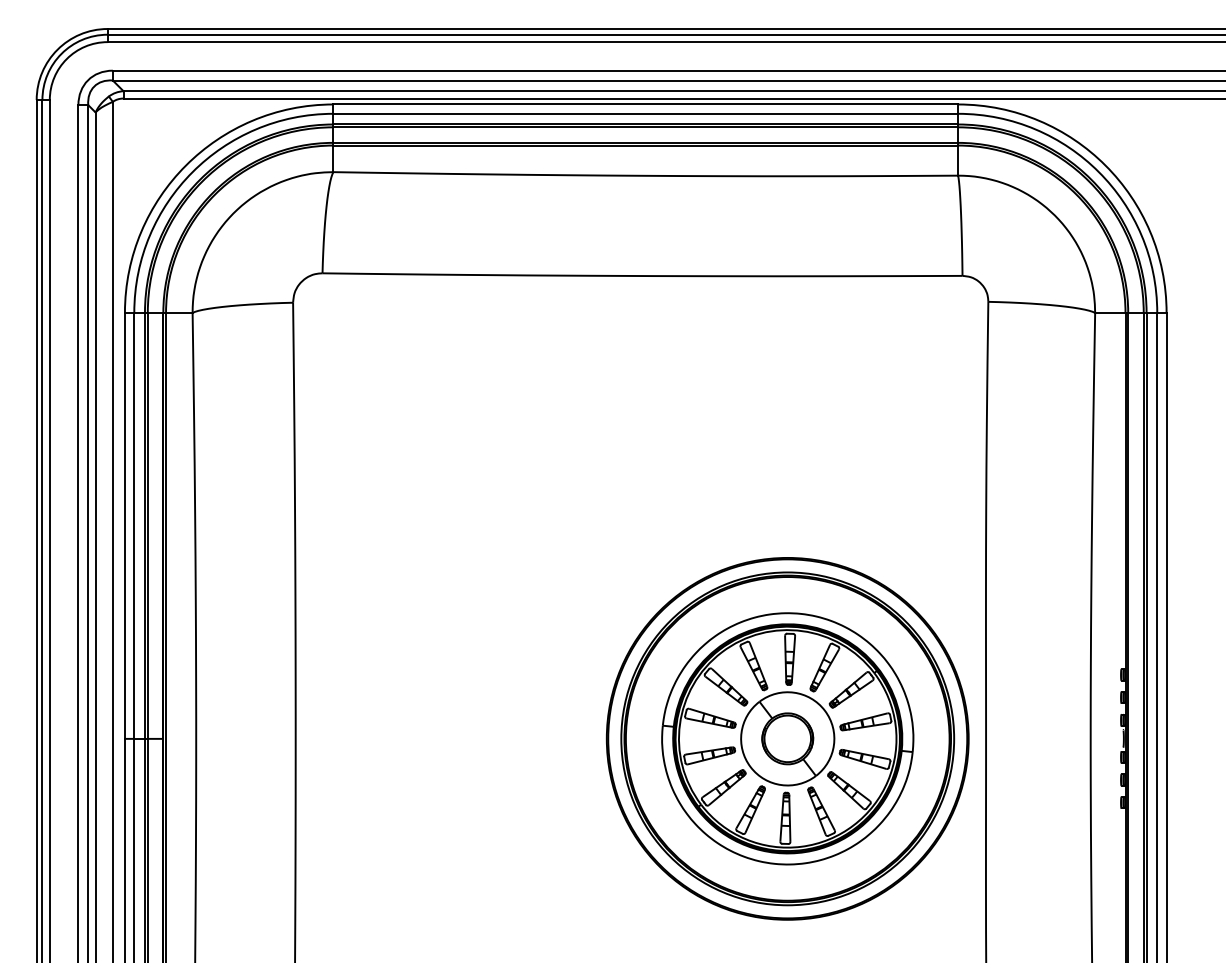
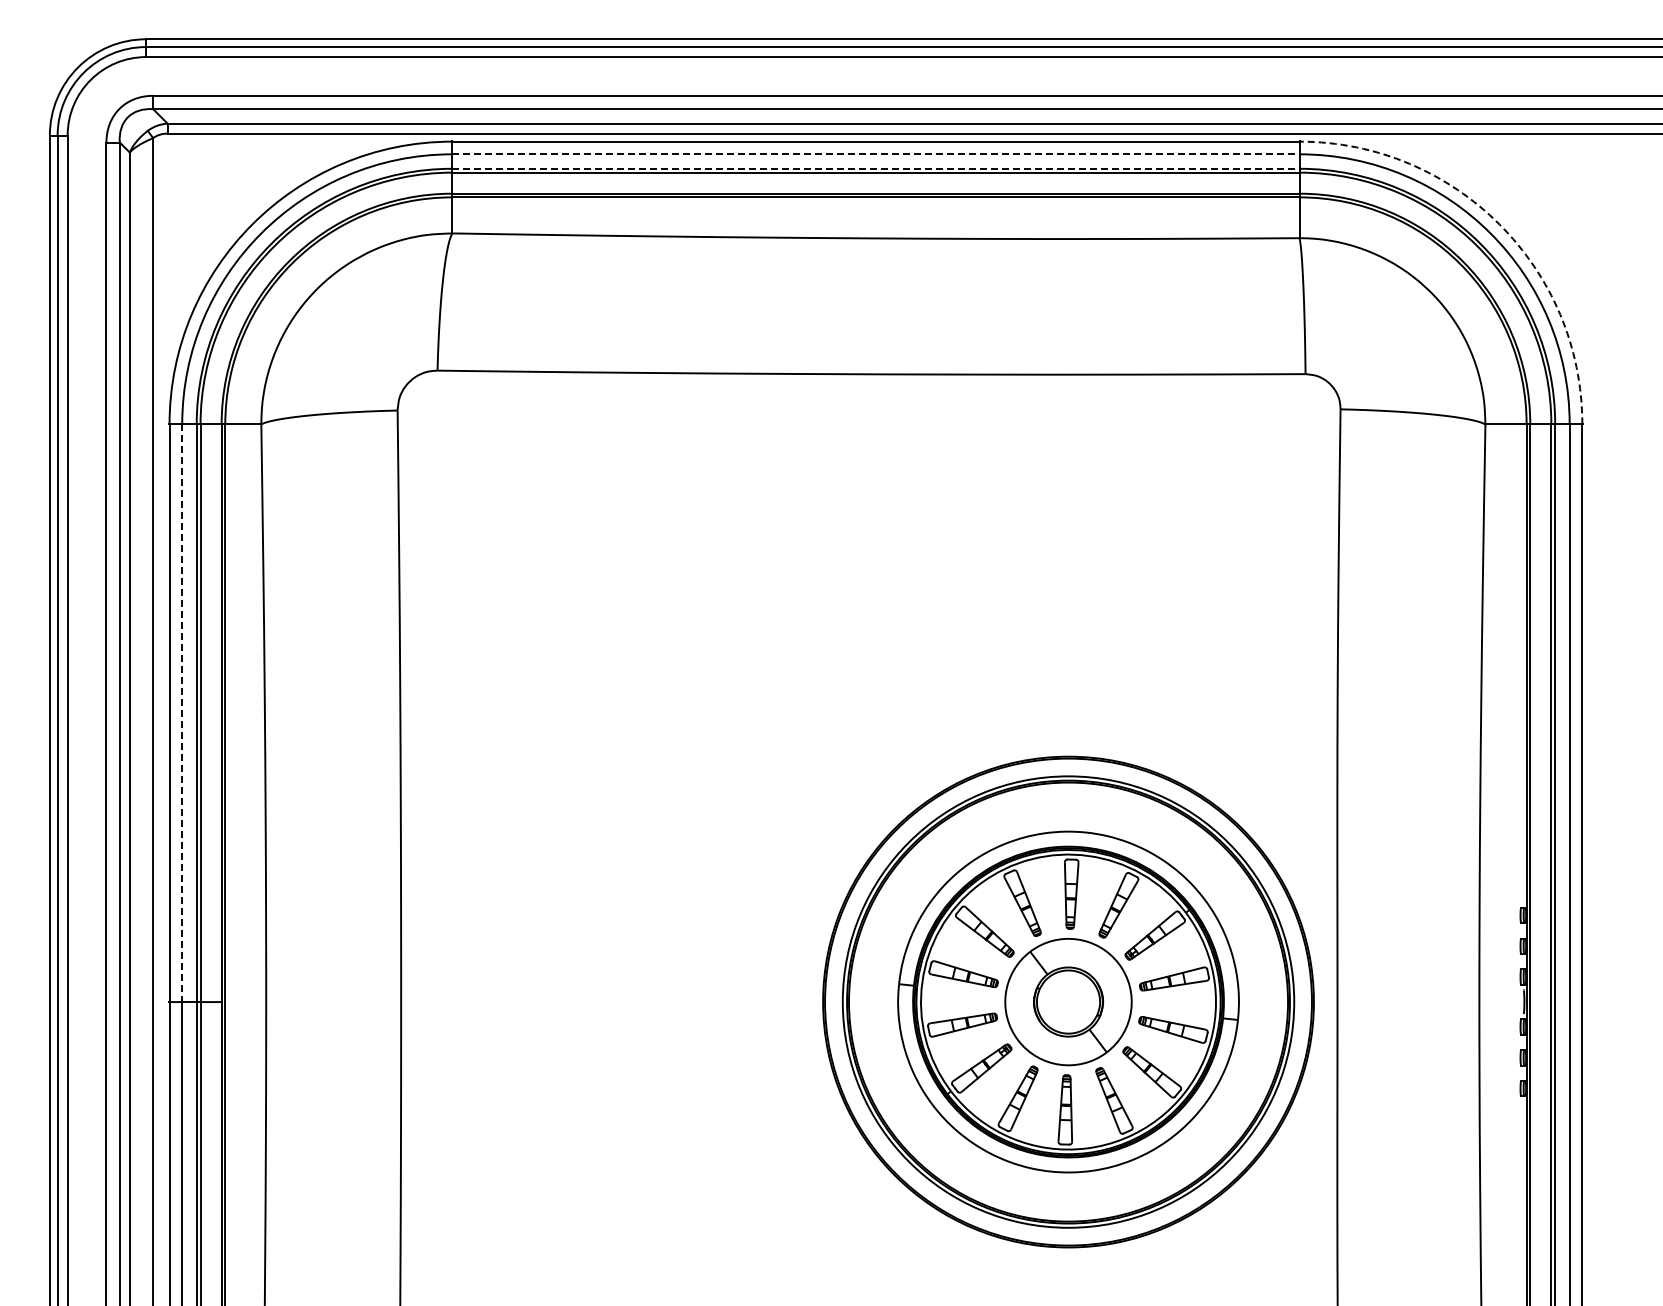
line: (645, 113) -> (875, 154), solid -> dashed
line: (645, 124) -> (875, 168), solid -> dashed
arc: (1105, 165) -> (1499, 224), solid -> dashed
line: (134, 526) -> (182, 713), solid -> dashed

